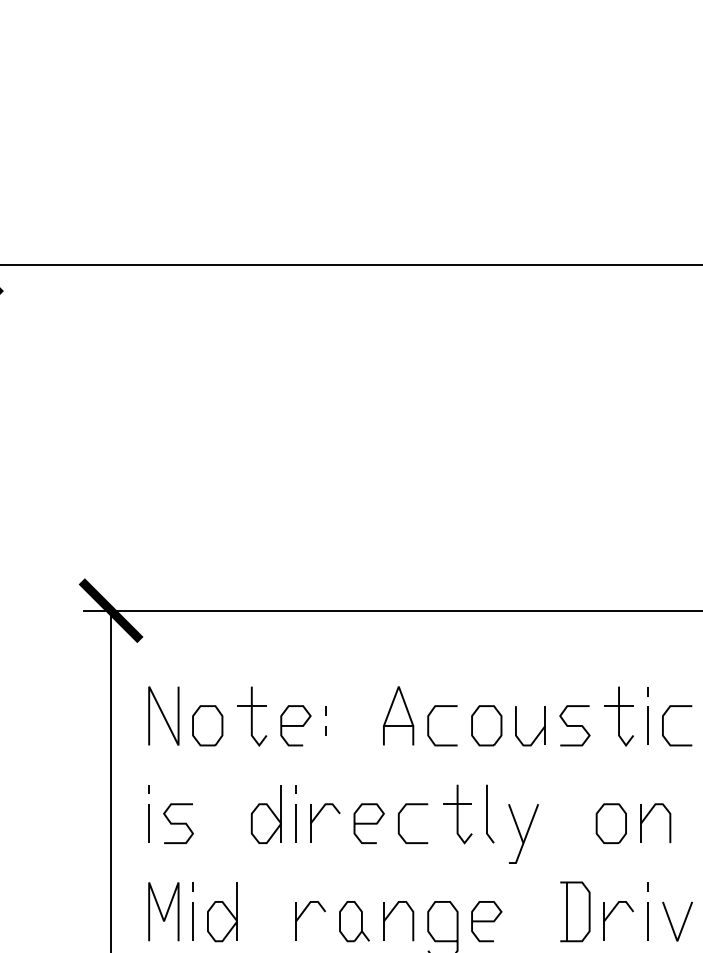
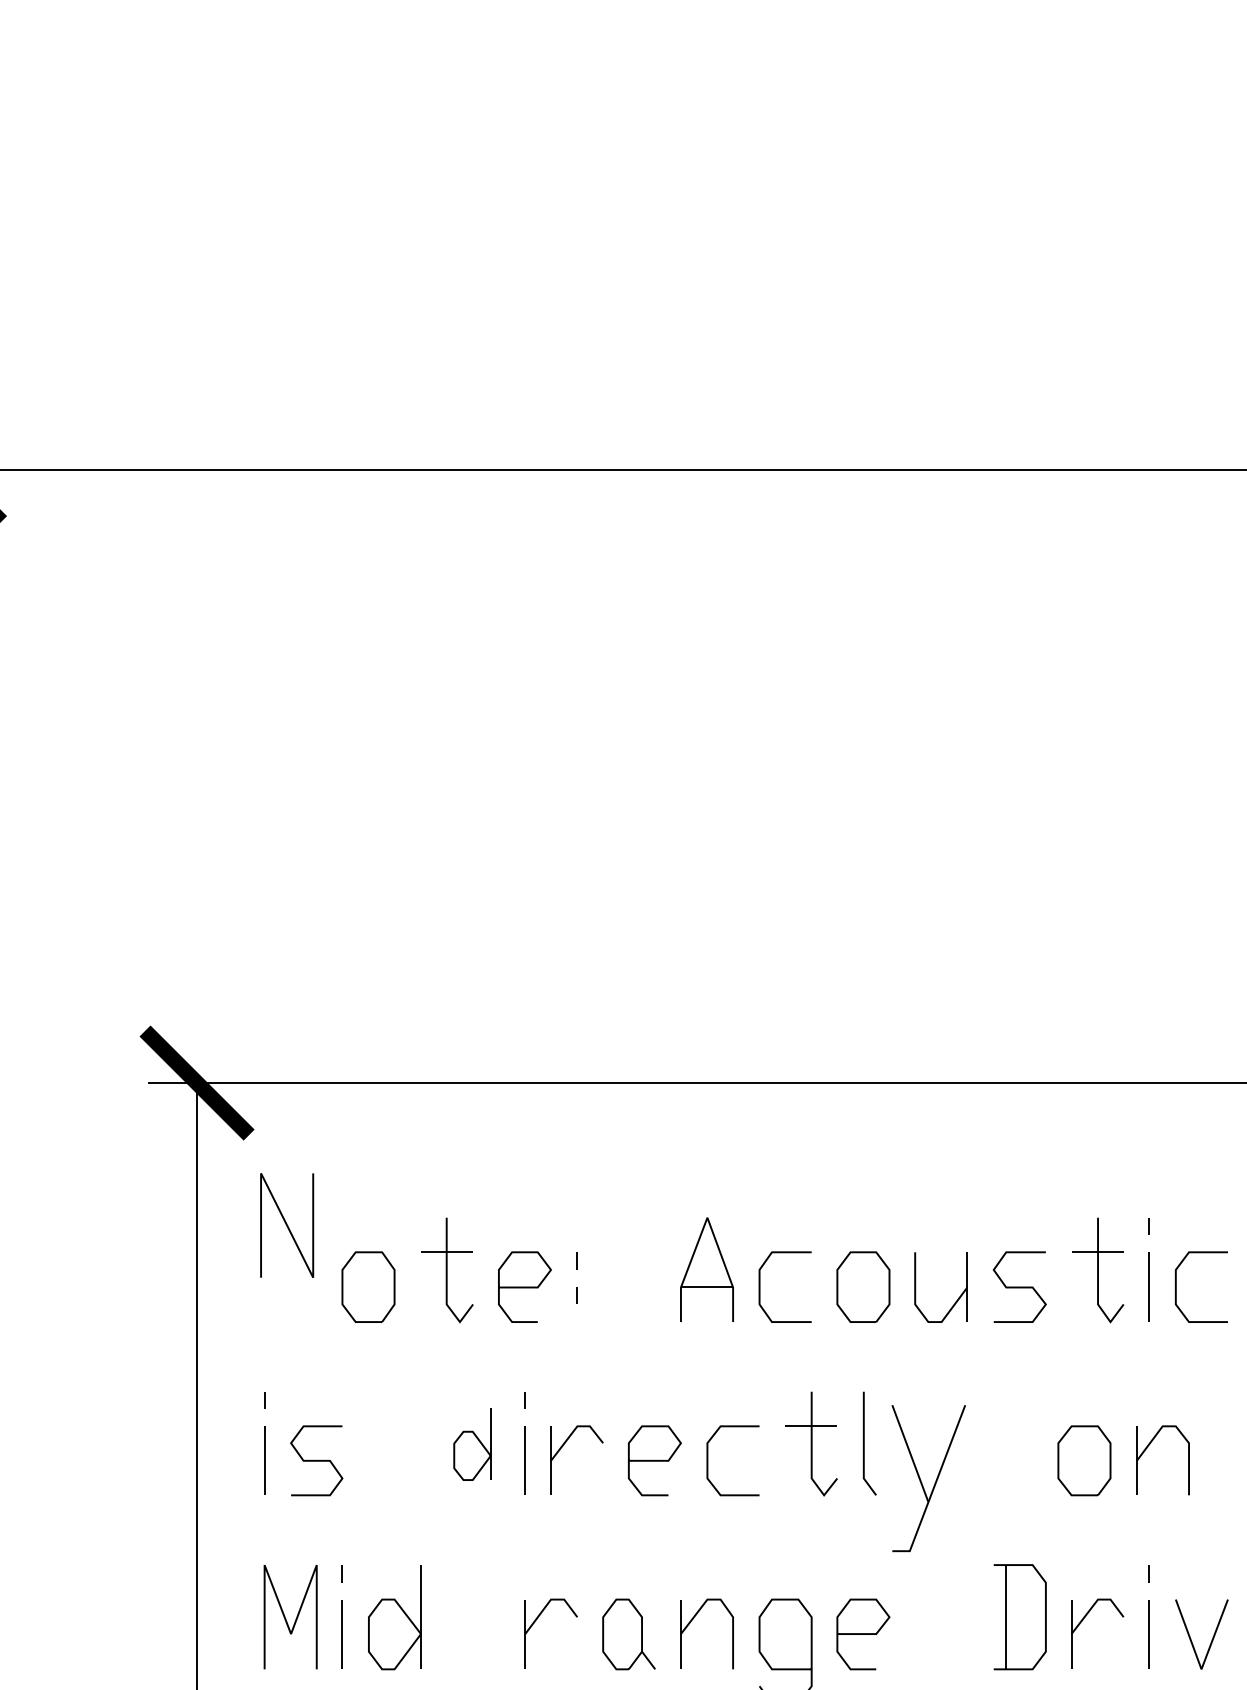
line: (163, 715) -> (286, 1224), moved
part: (265, 814) -> (470, 1444), size x0.7
part: (523, 833) -> (928, 1478), size x1.4

